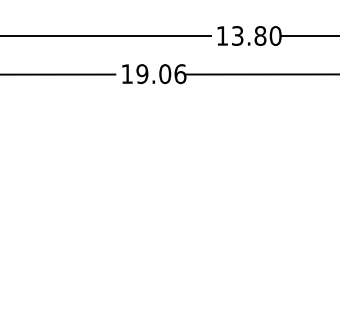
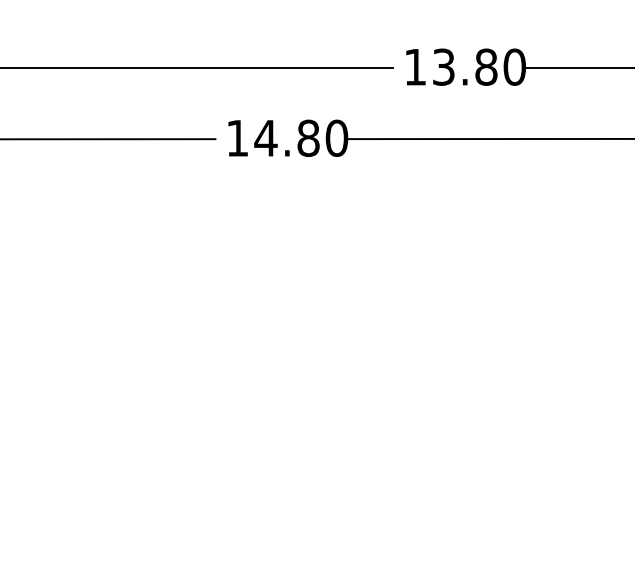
text: (161, 74) -> (301, 139), 19.06 -> 14.80

